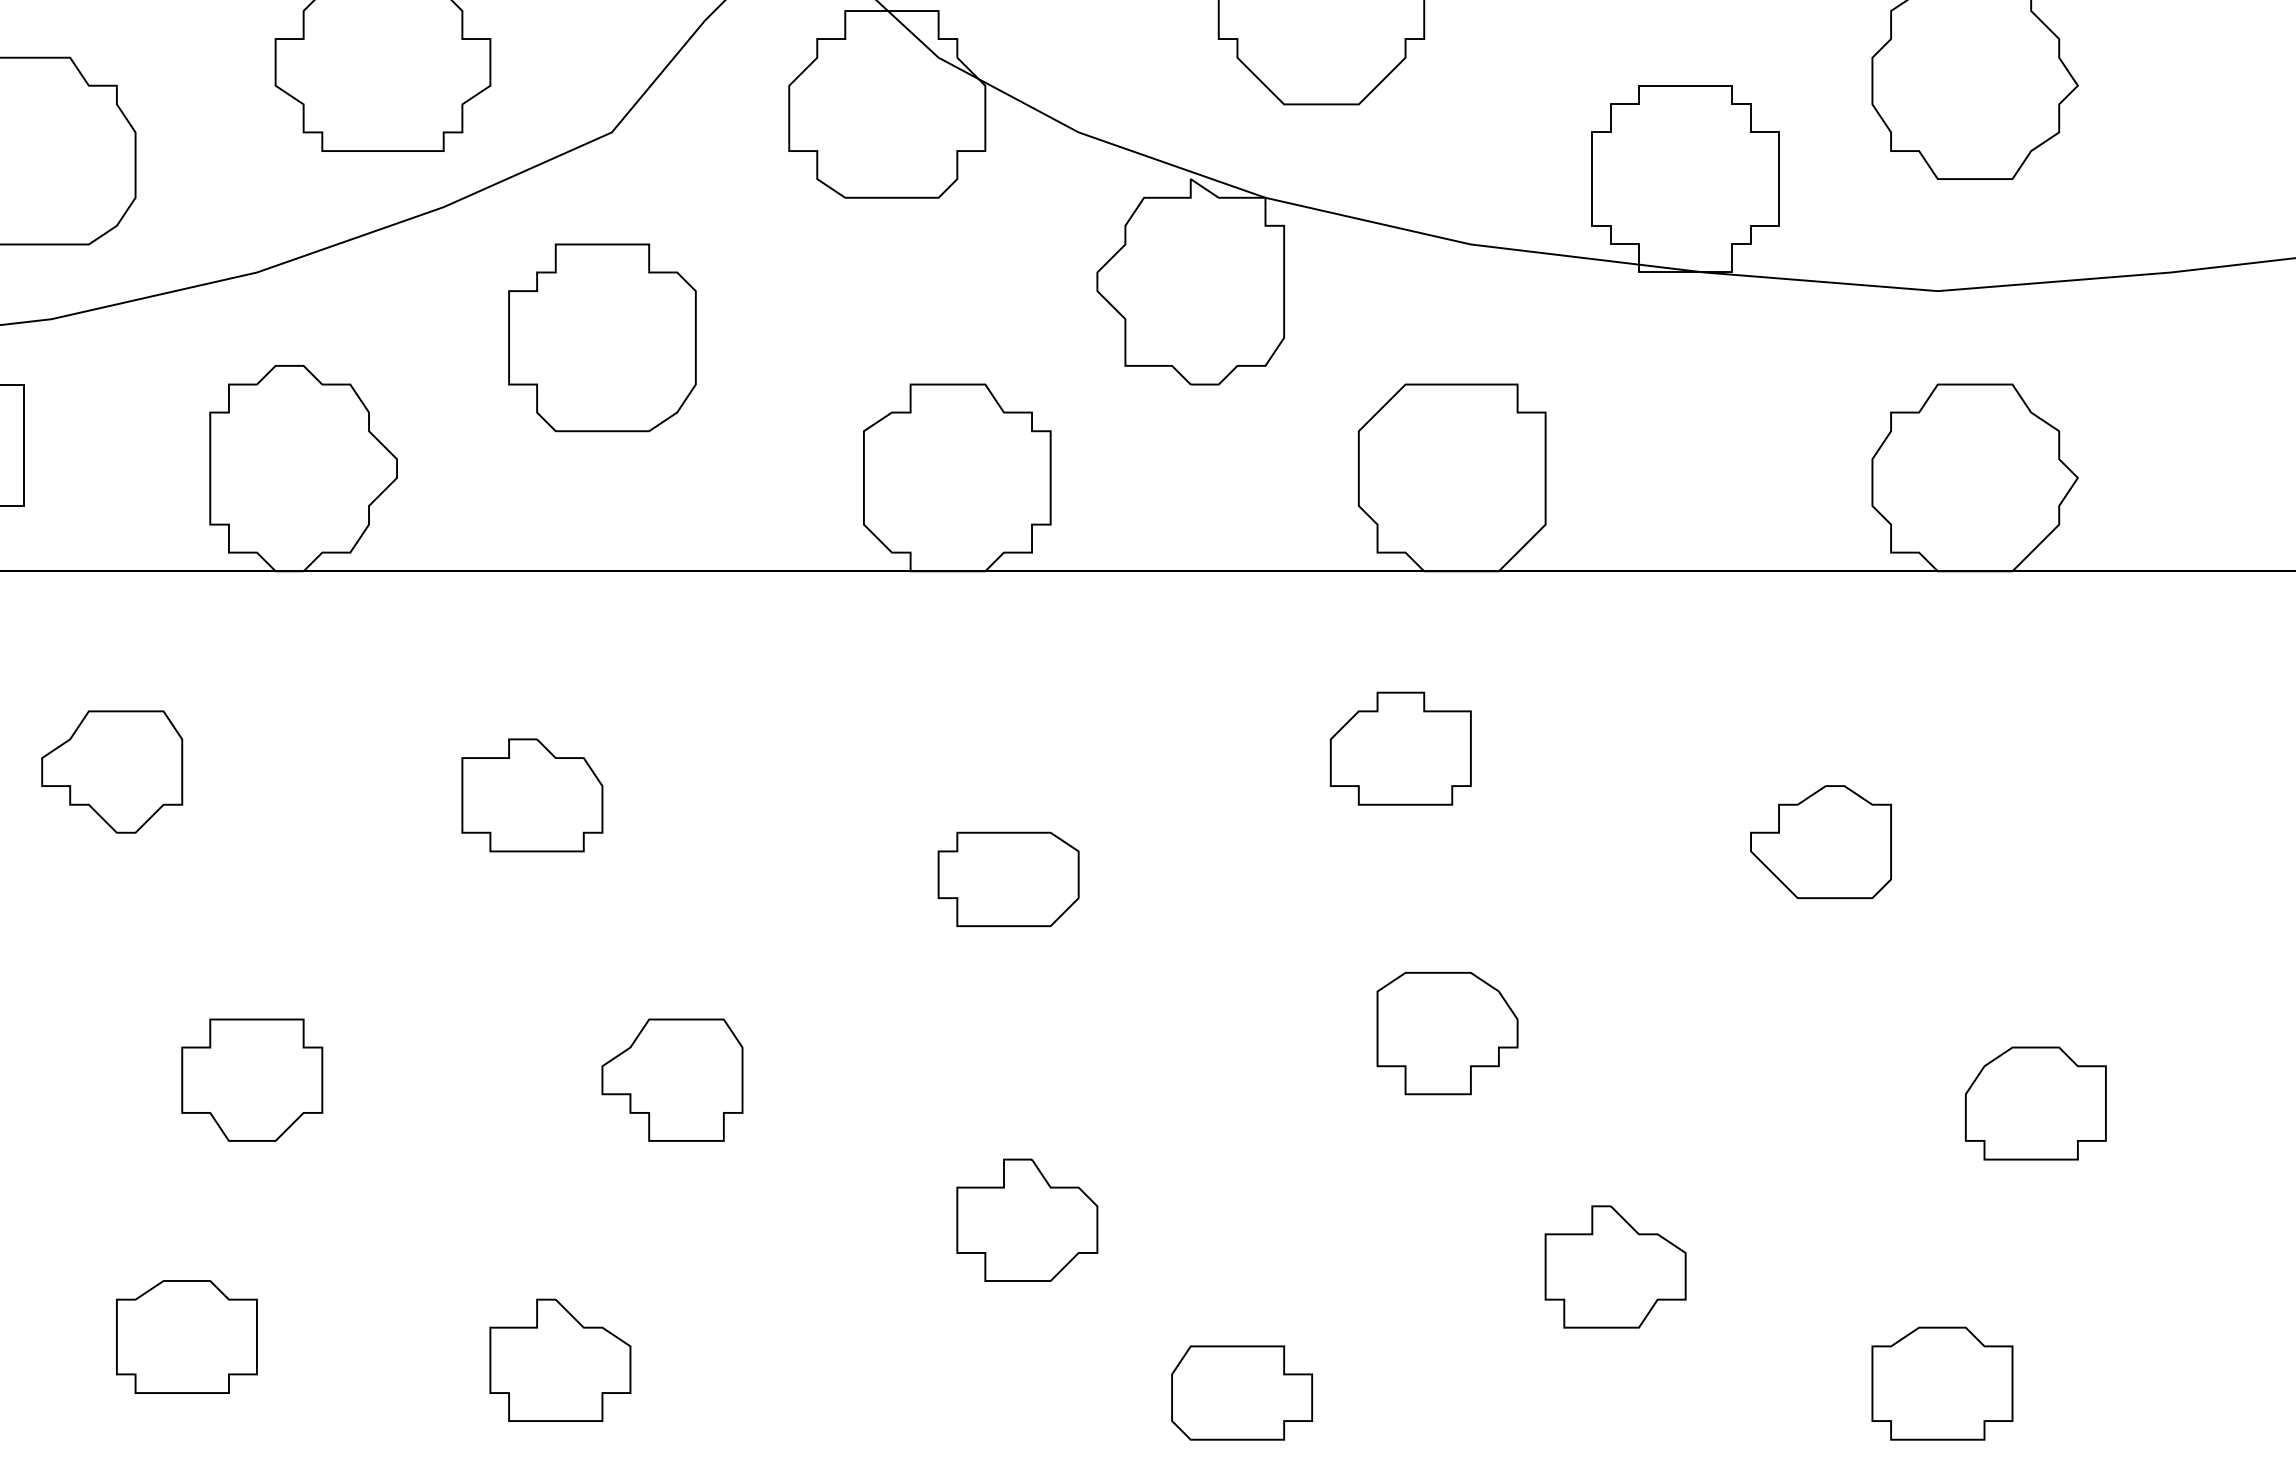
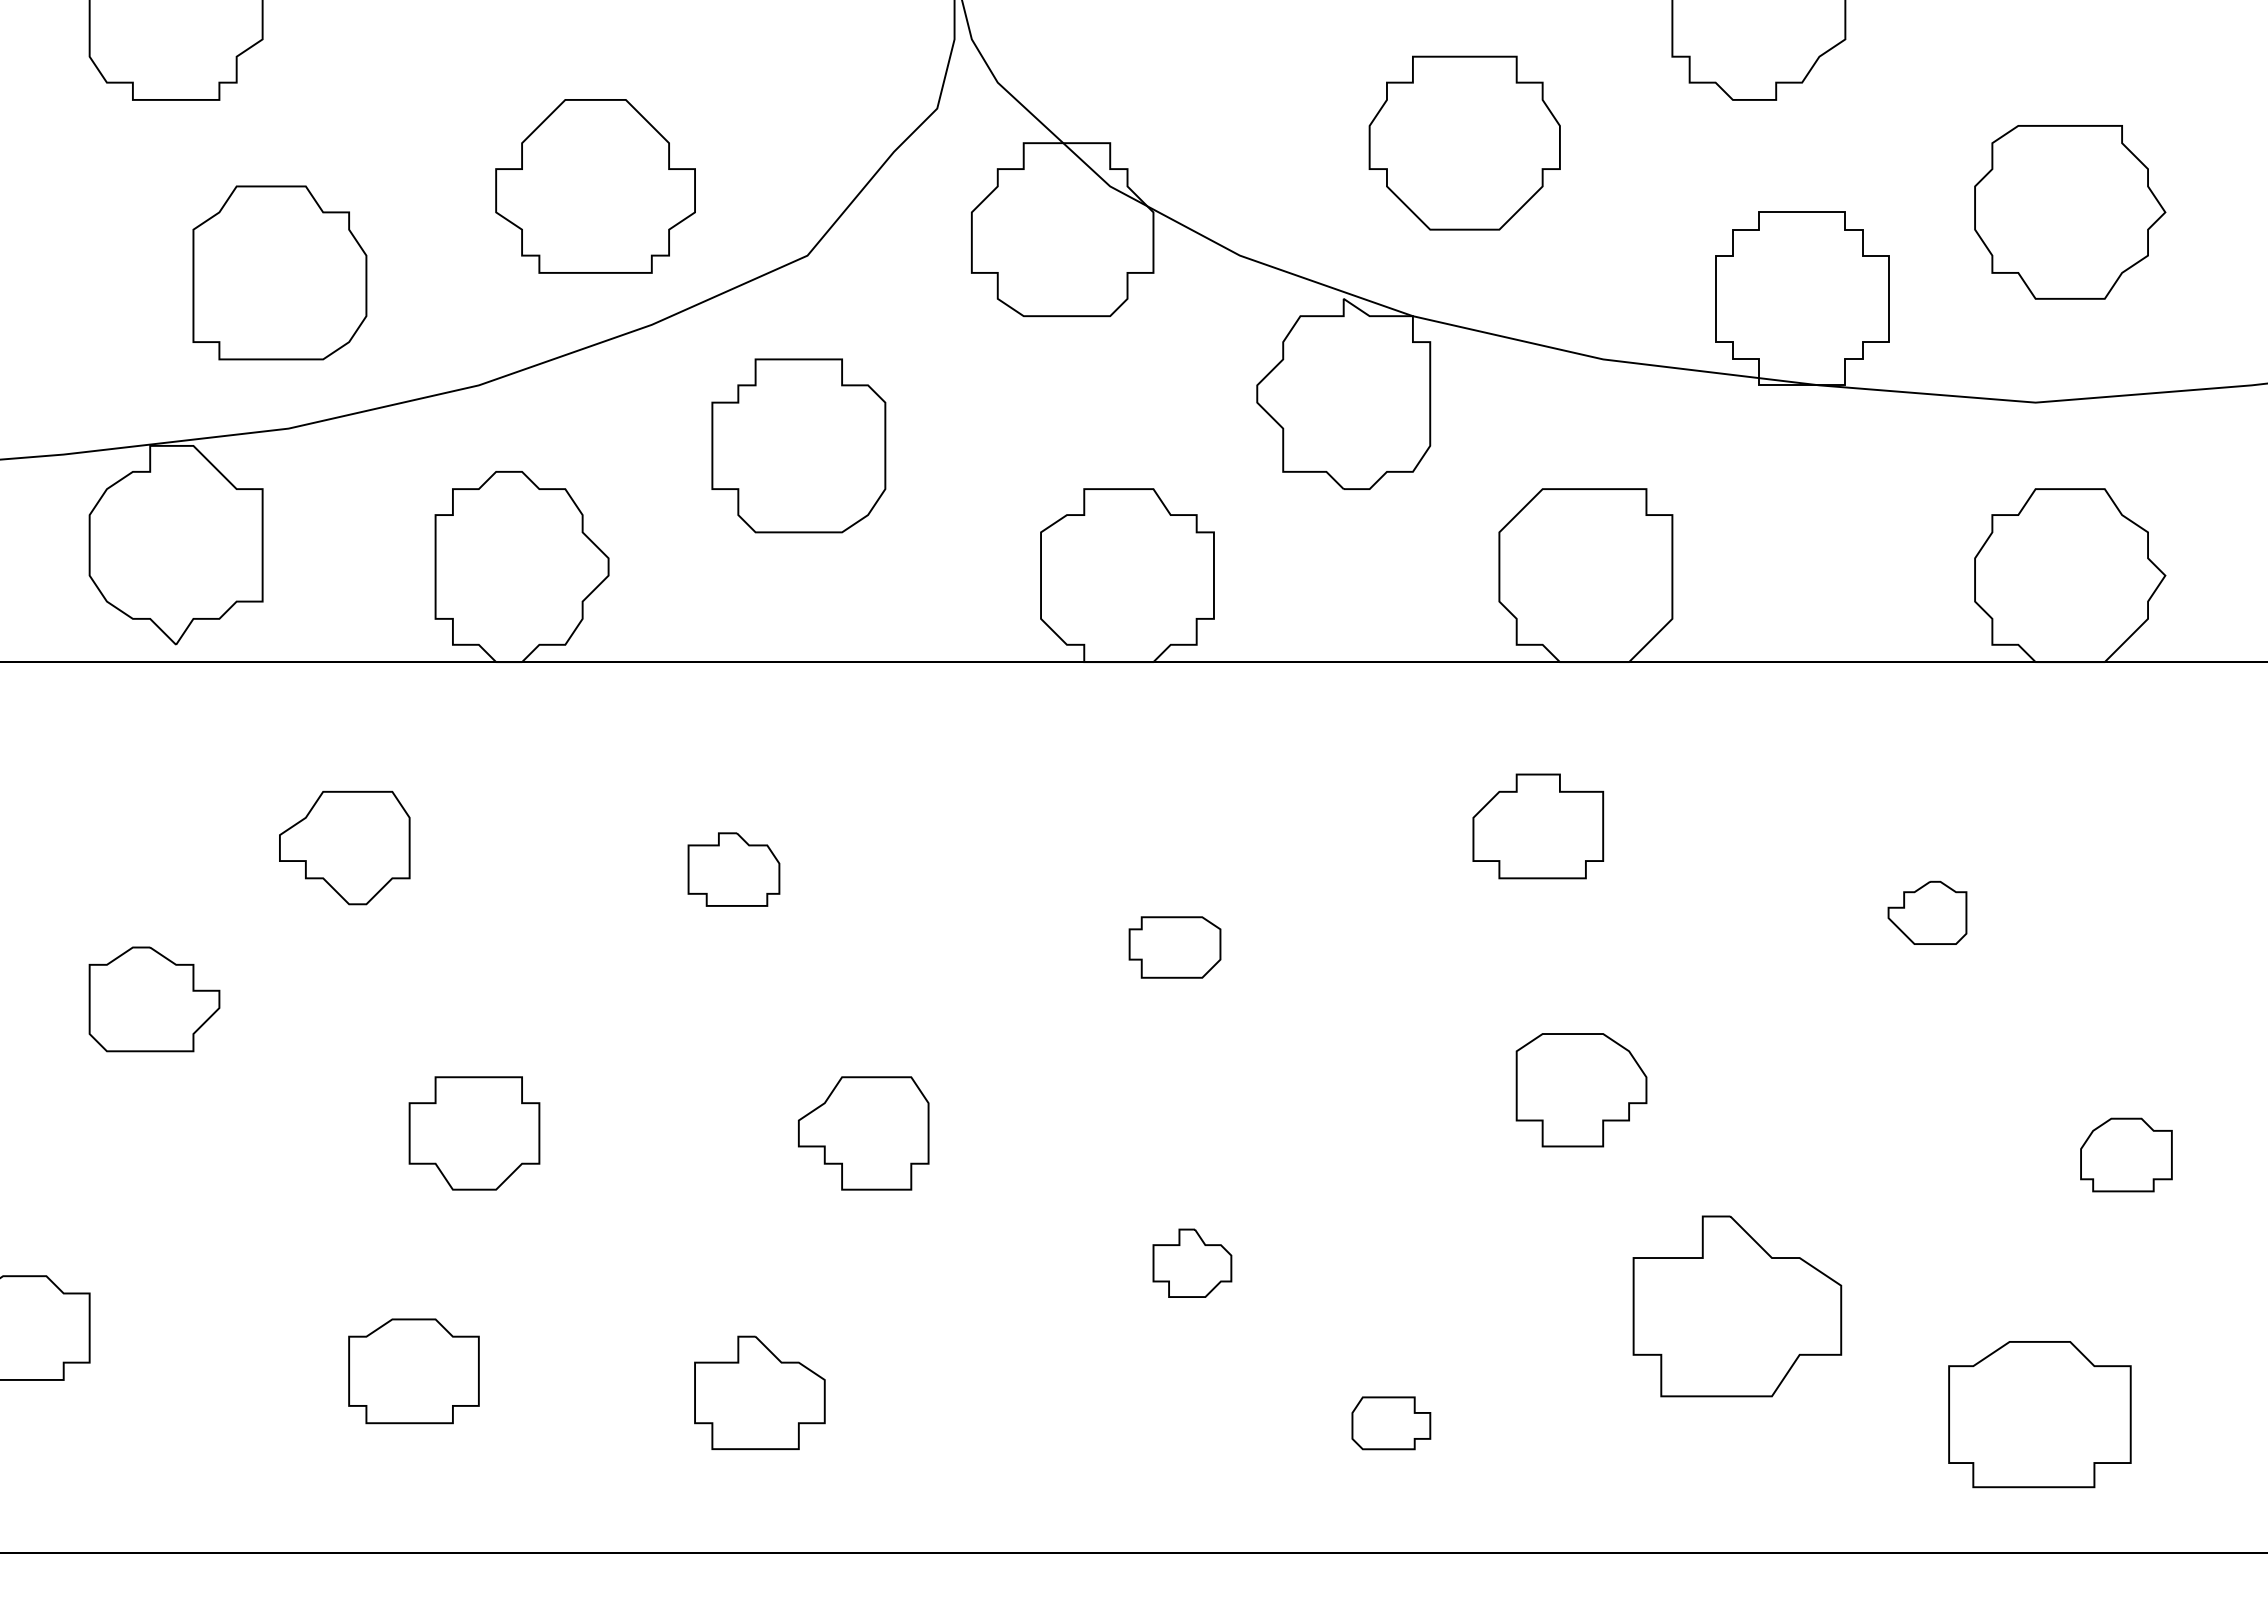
part: (531, 795) -> (733, 869), size x0.7
part: (1821, 841) -> (1927, 912), size x0.6
part: (1008, 879) -> (1174, 947), size x0.7
part: (2035, 1102) -> (2126, 1154), size x0.7
part: (1027, 1220) -> (1192, 1263), size x0.6
part: (1614, 1267) -> (1736, 1306), size x1.6
part: (1941, 1383) -> (2039, 1414), size x1.4
part: (1242, 1393) -> (1391, 1423), size x0.6

